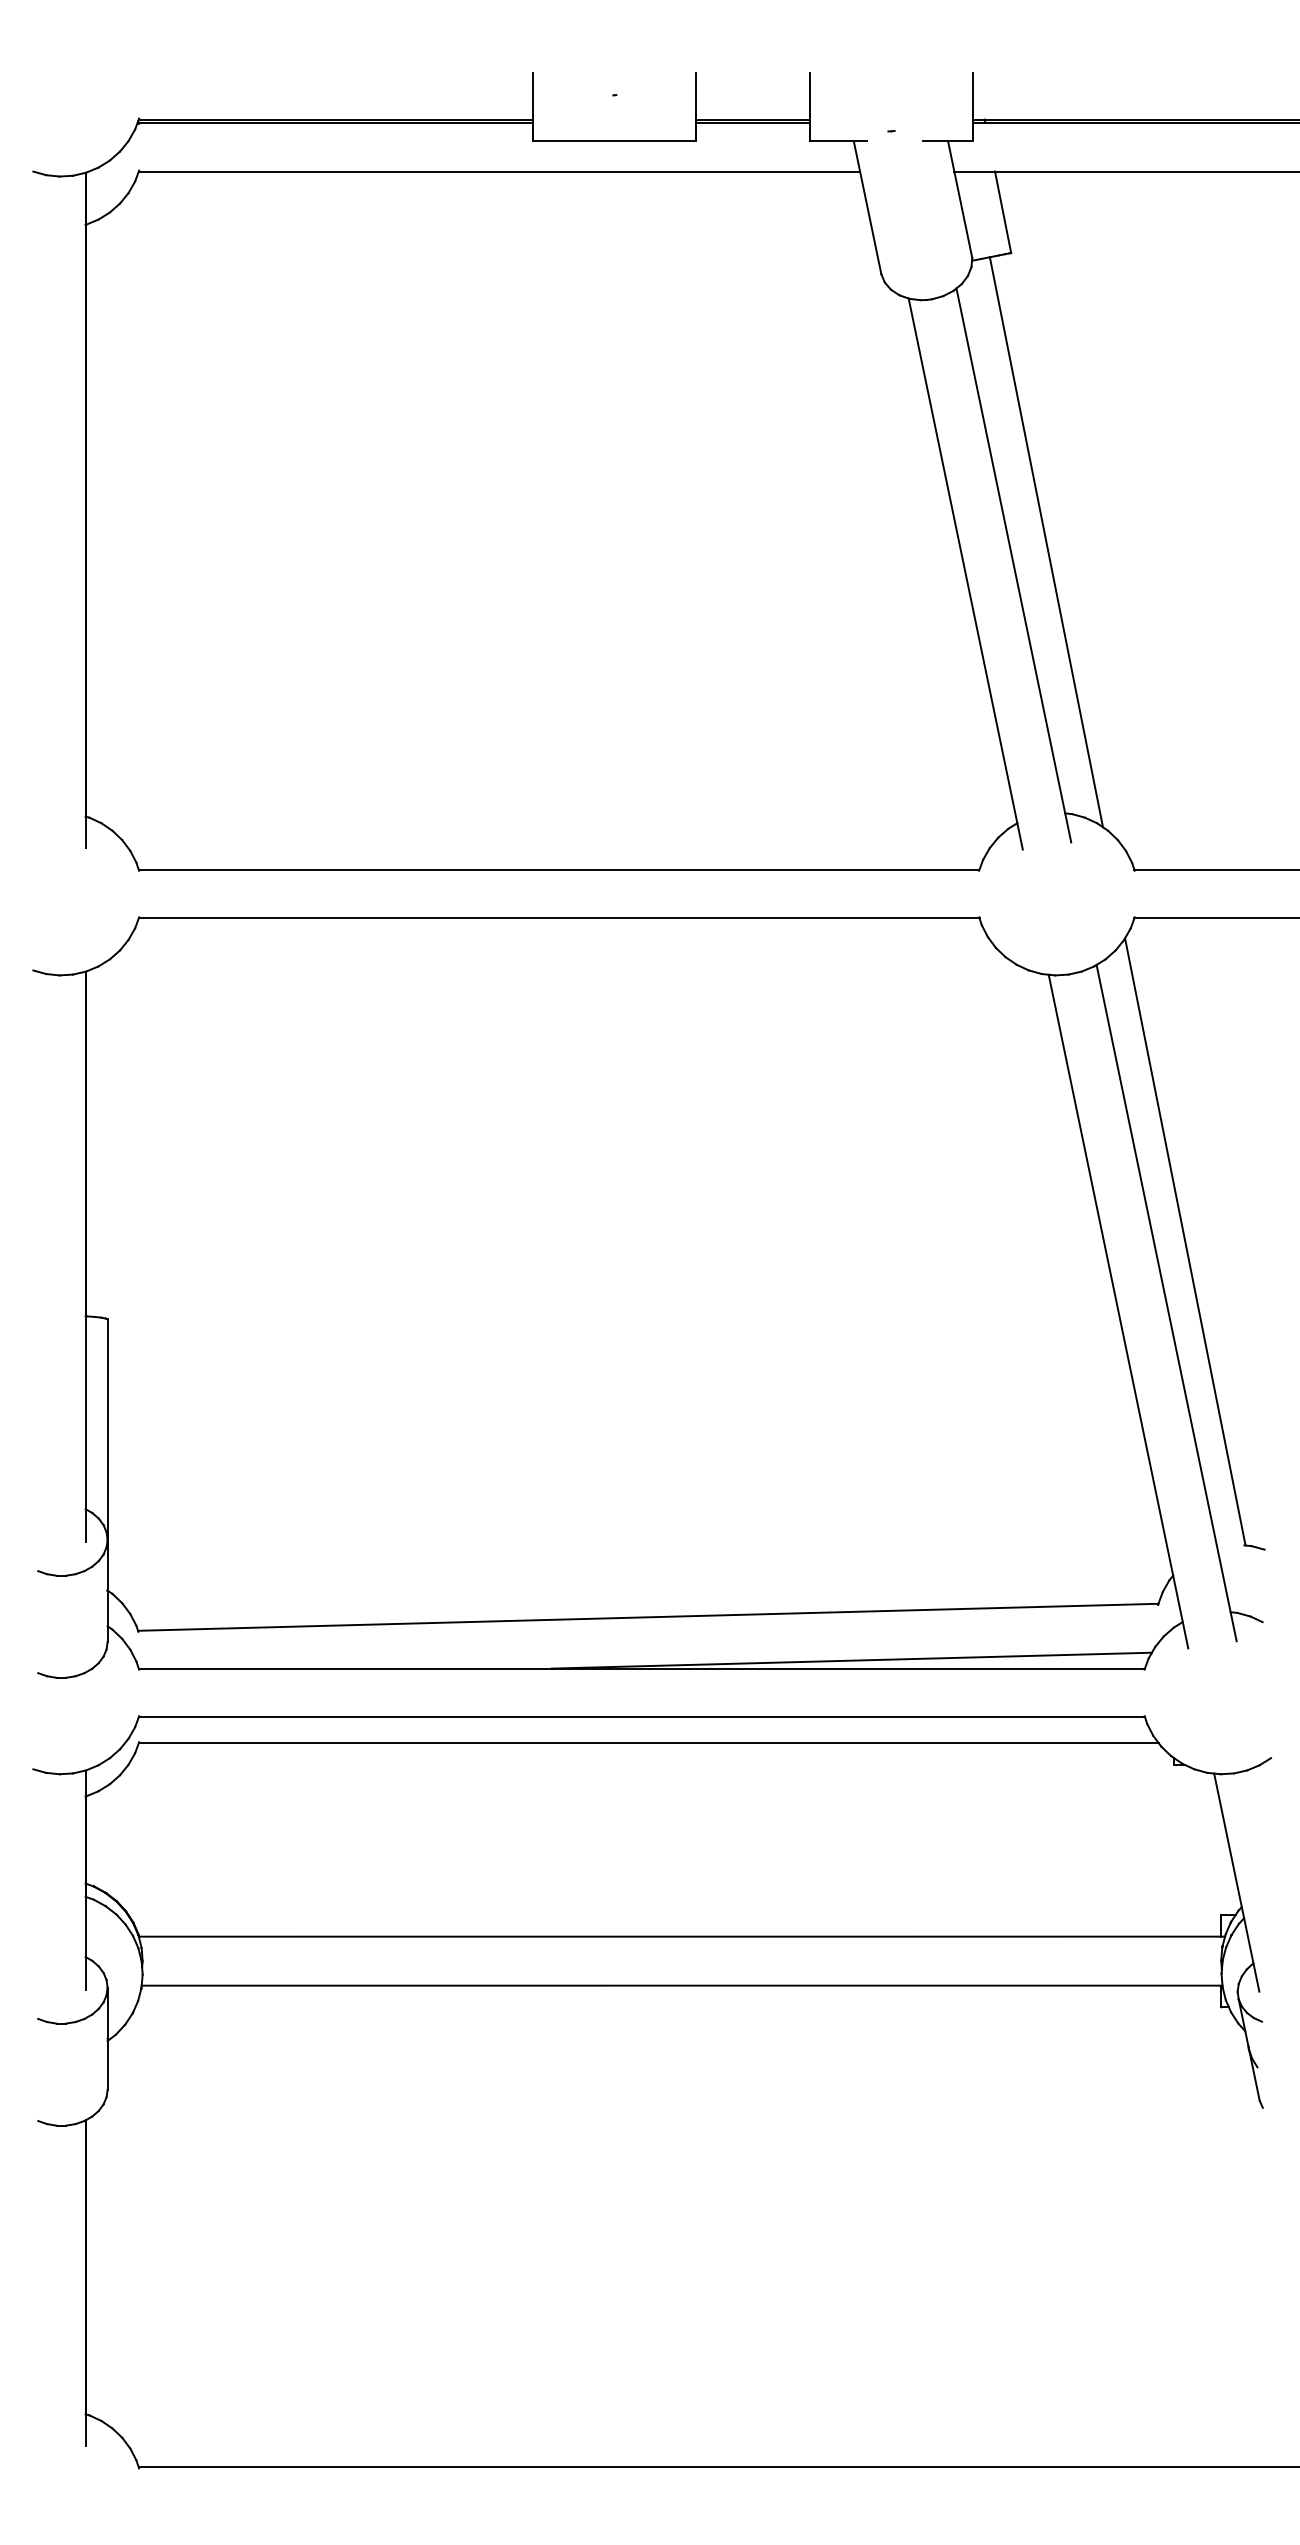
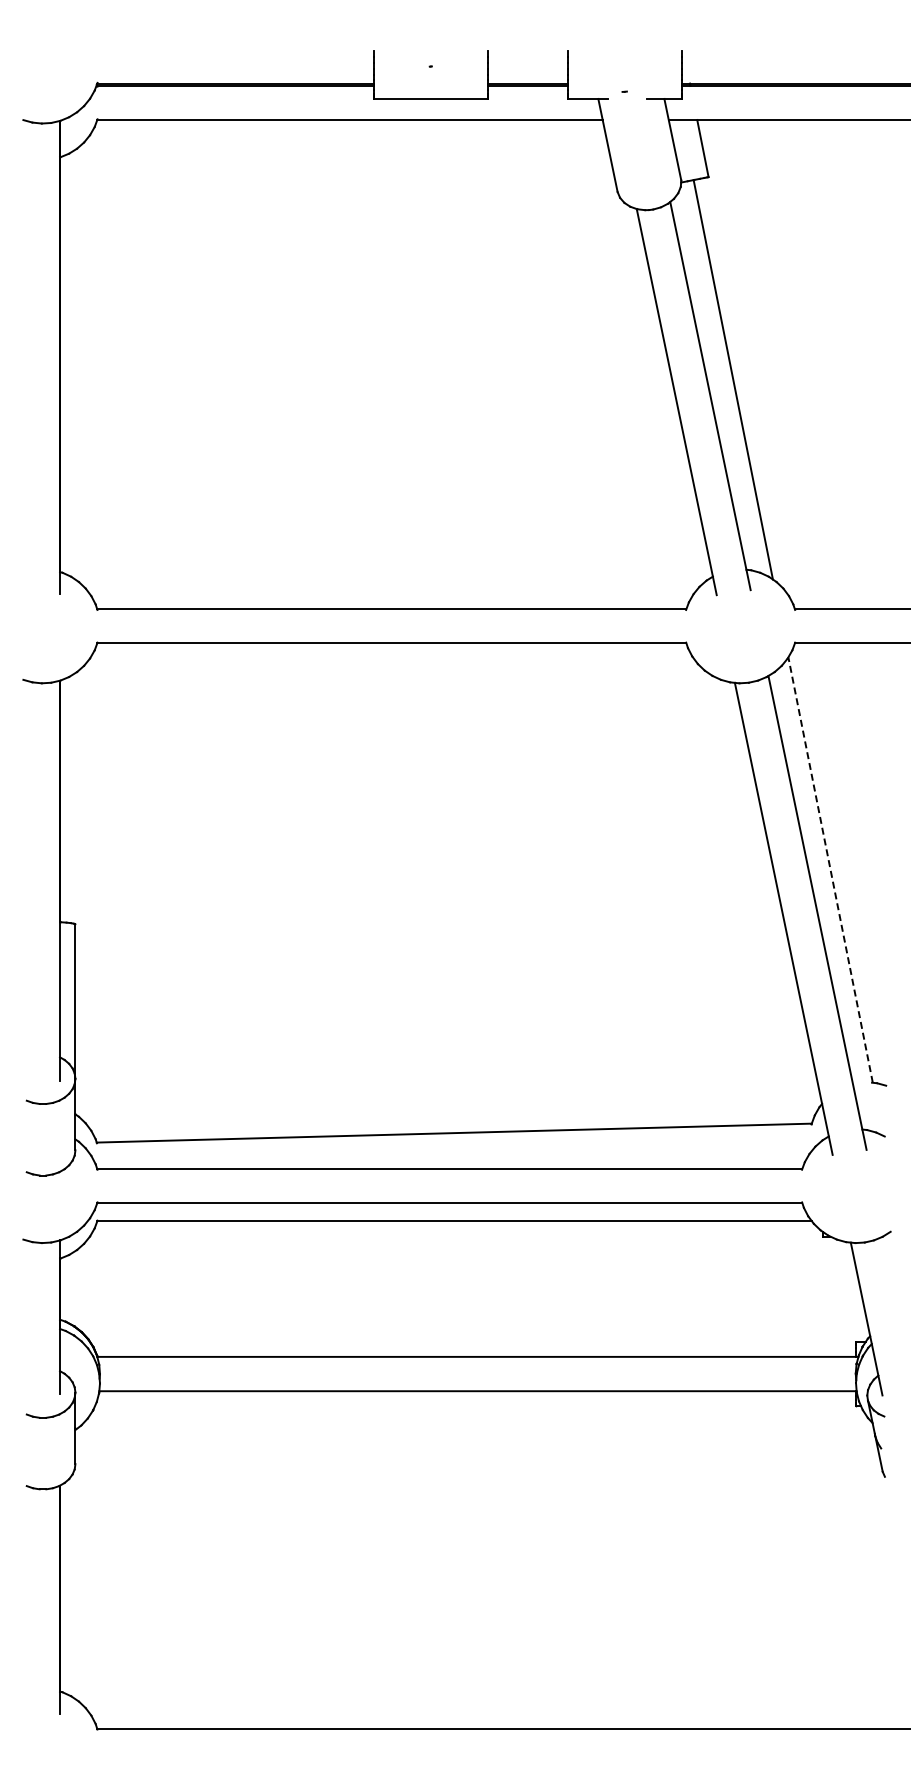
line: (1185, 1242) -> (830, 870), solid -> dashed
line: (851, 1660) -> (596, 1163), removed

